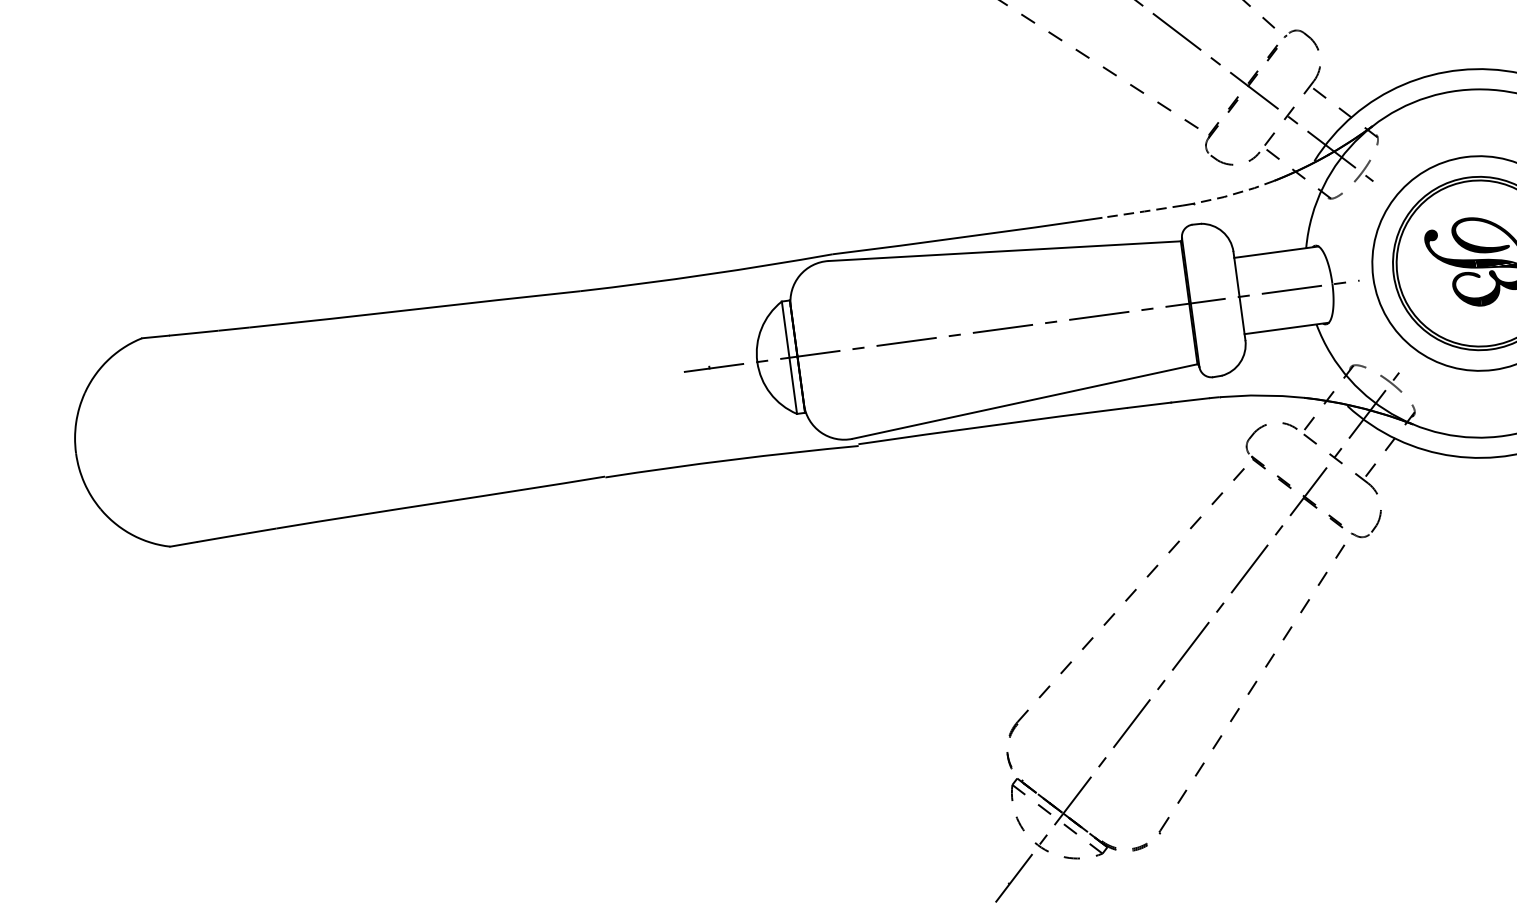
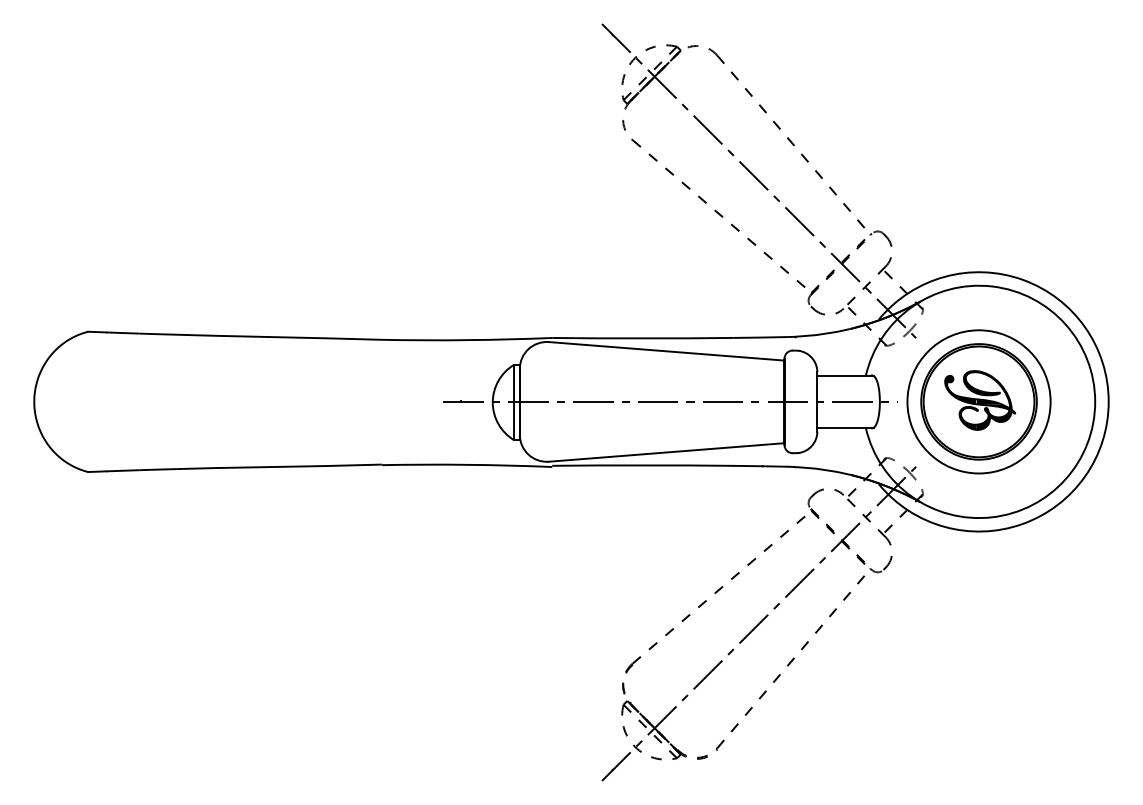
line: (1233, 194) -> (822, 334), dashed -> solid
line: (1143, 211) -> (761, 337), dashed -> solid

